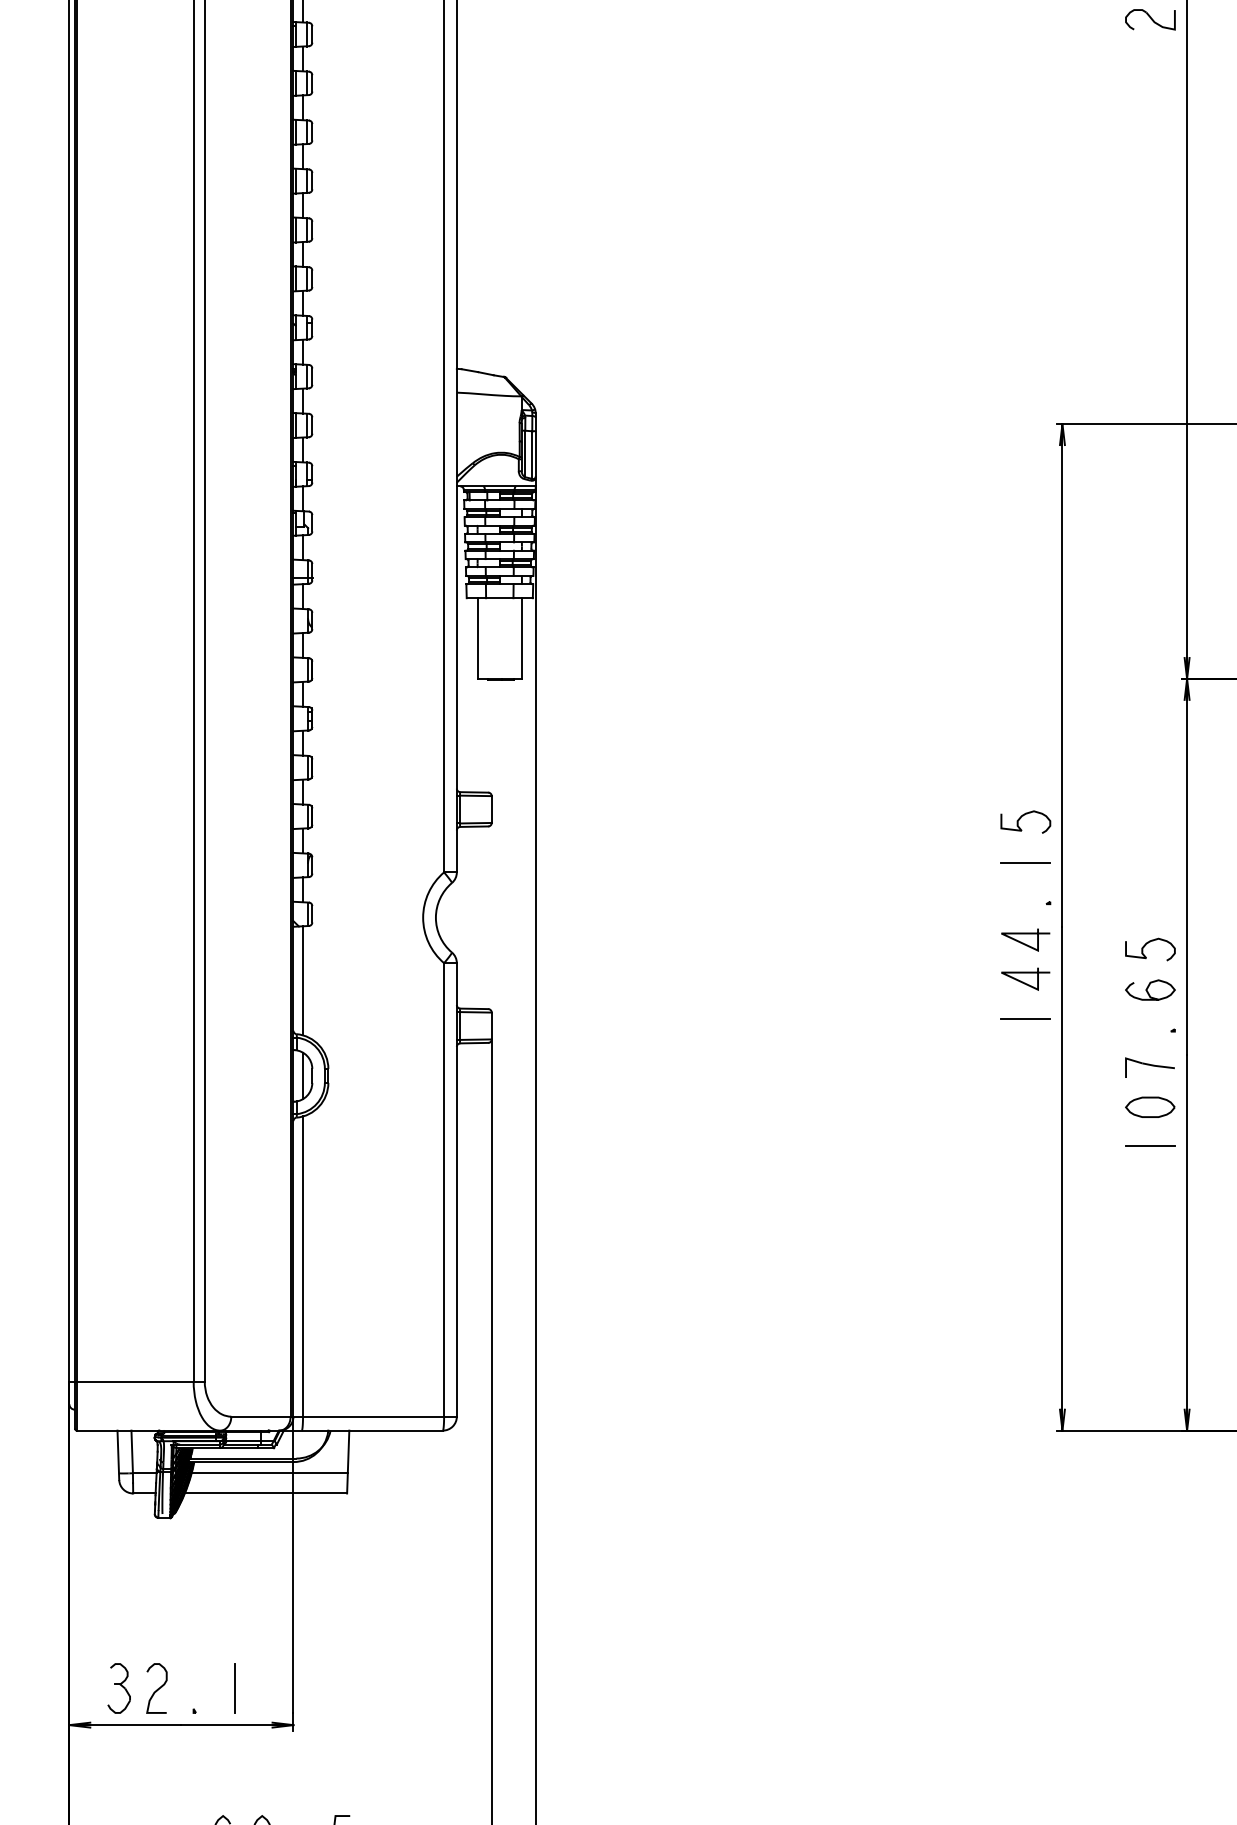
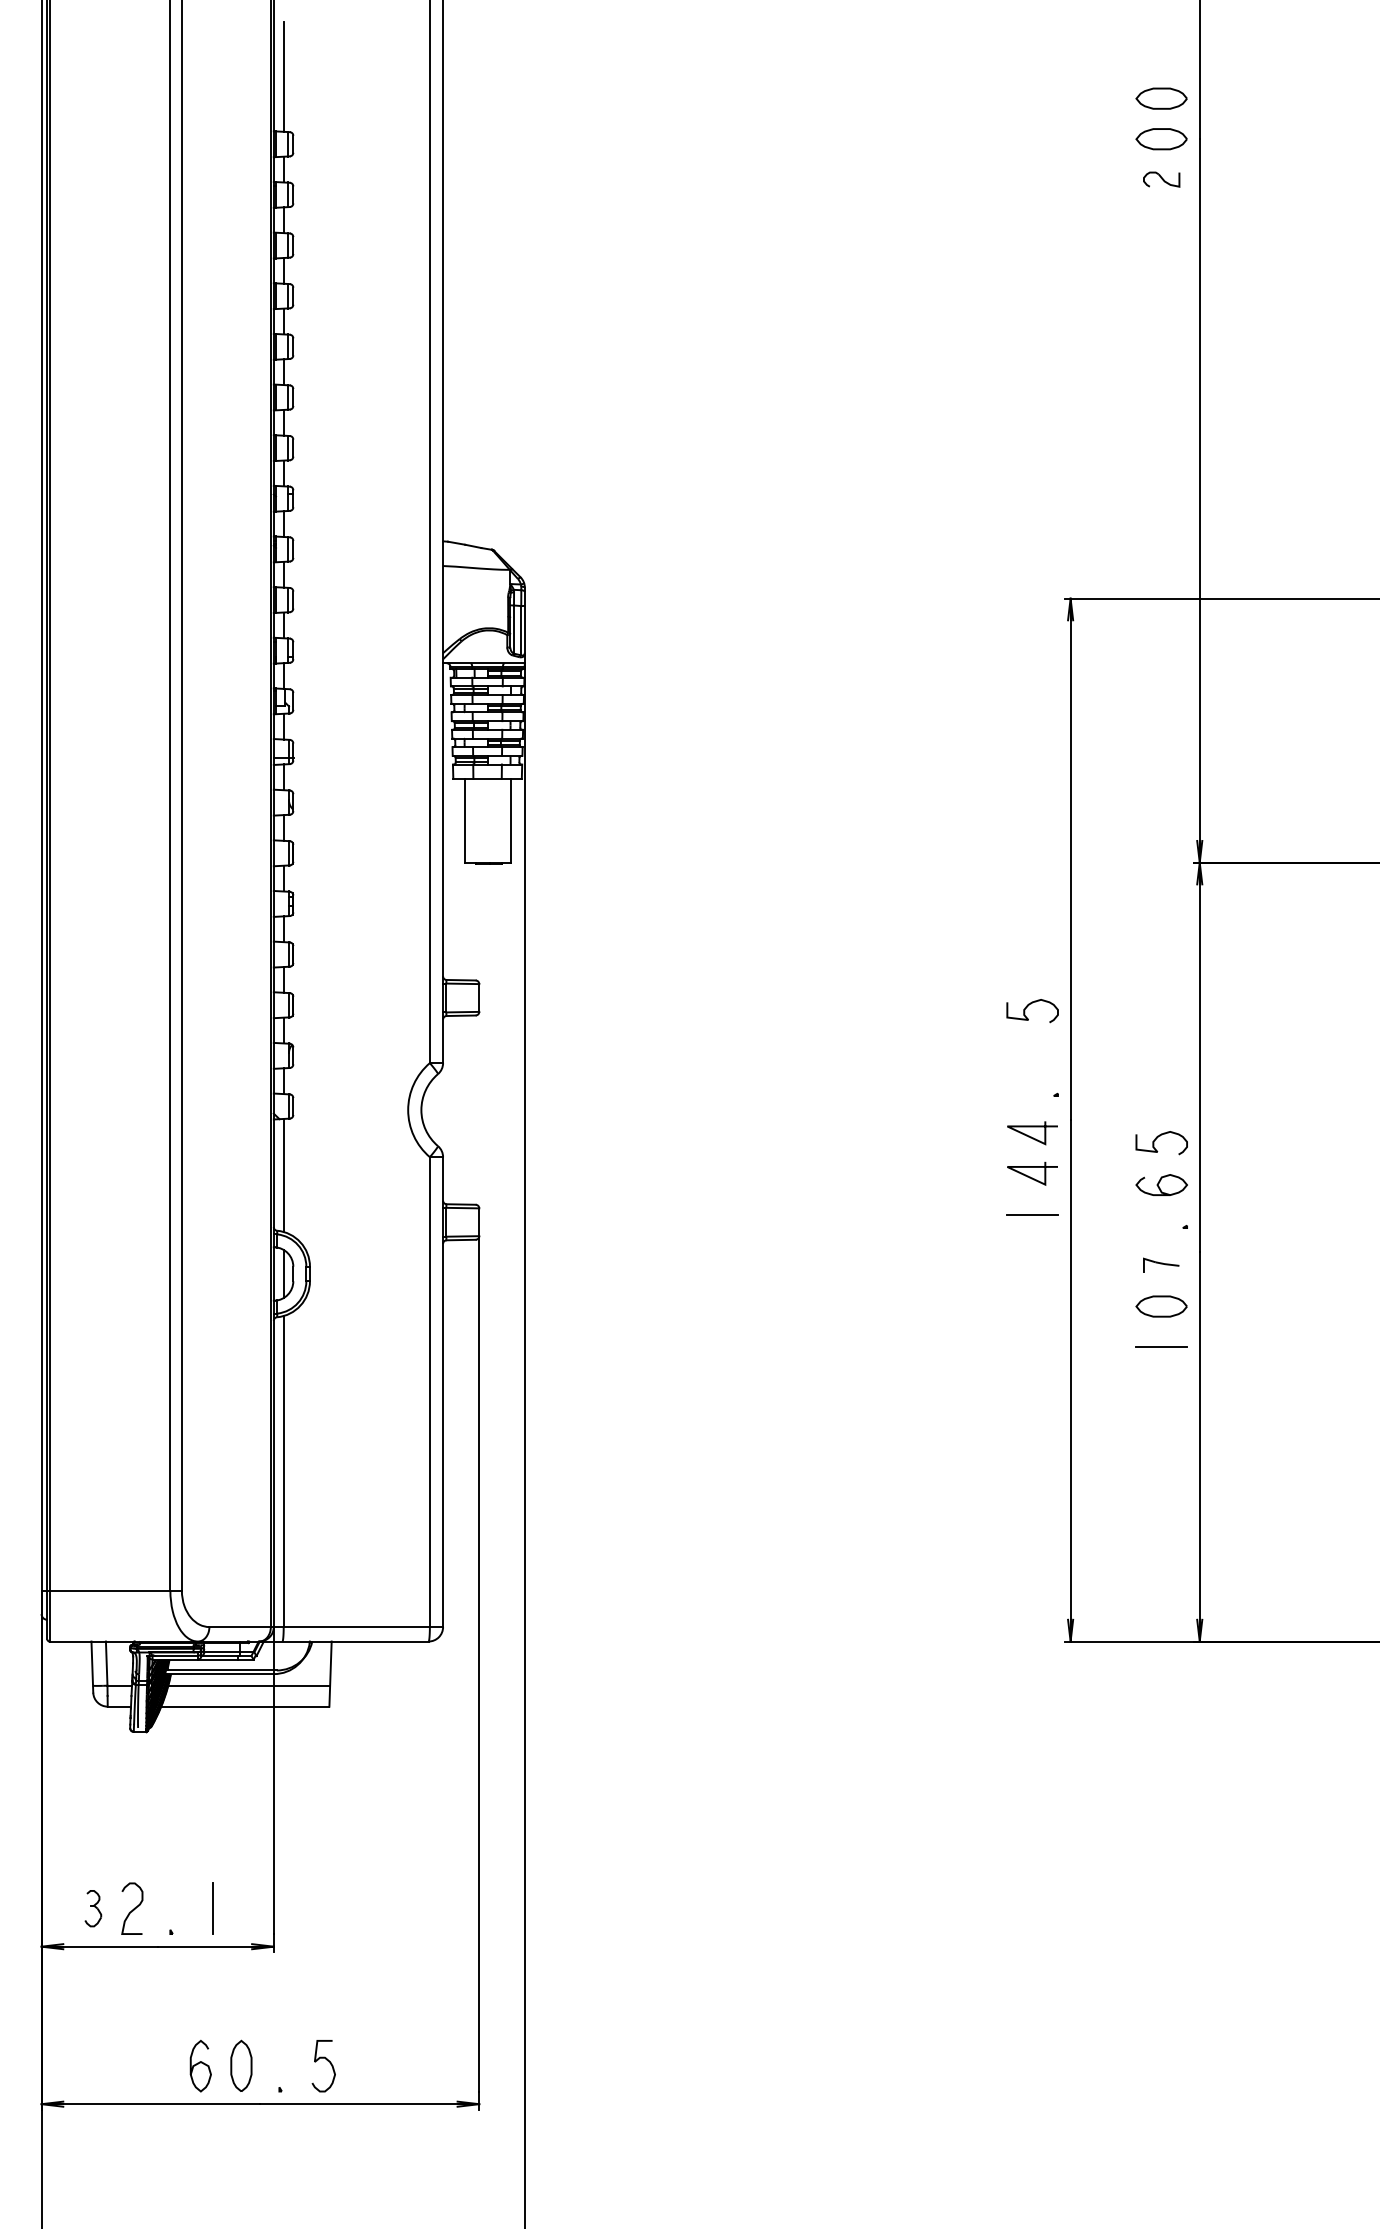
part: (1150, 19) -> (1161, 179), size x0.7
line: (1025, 862) -> (1032, 1052), removed
part: (1150, 1067) -> (1161, 1265), size x0.7
part: (119, 1688) -> (93, 1908), size x0.7

